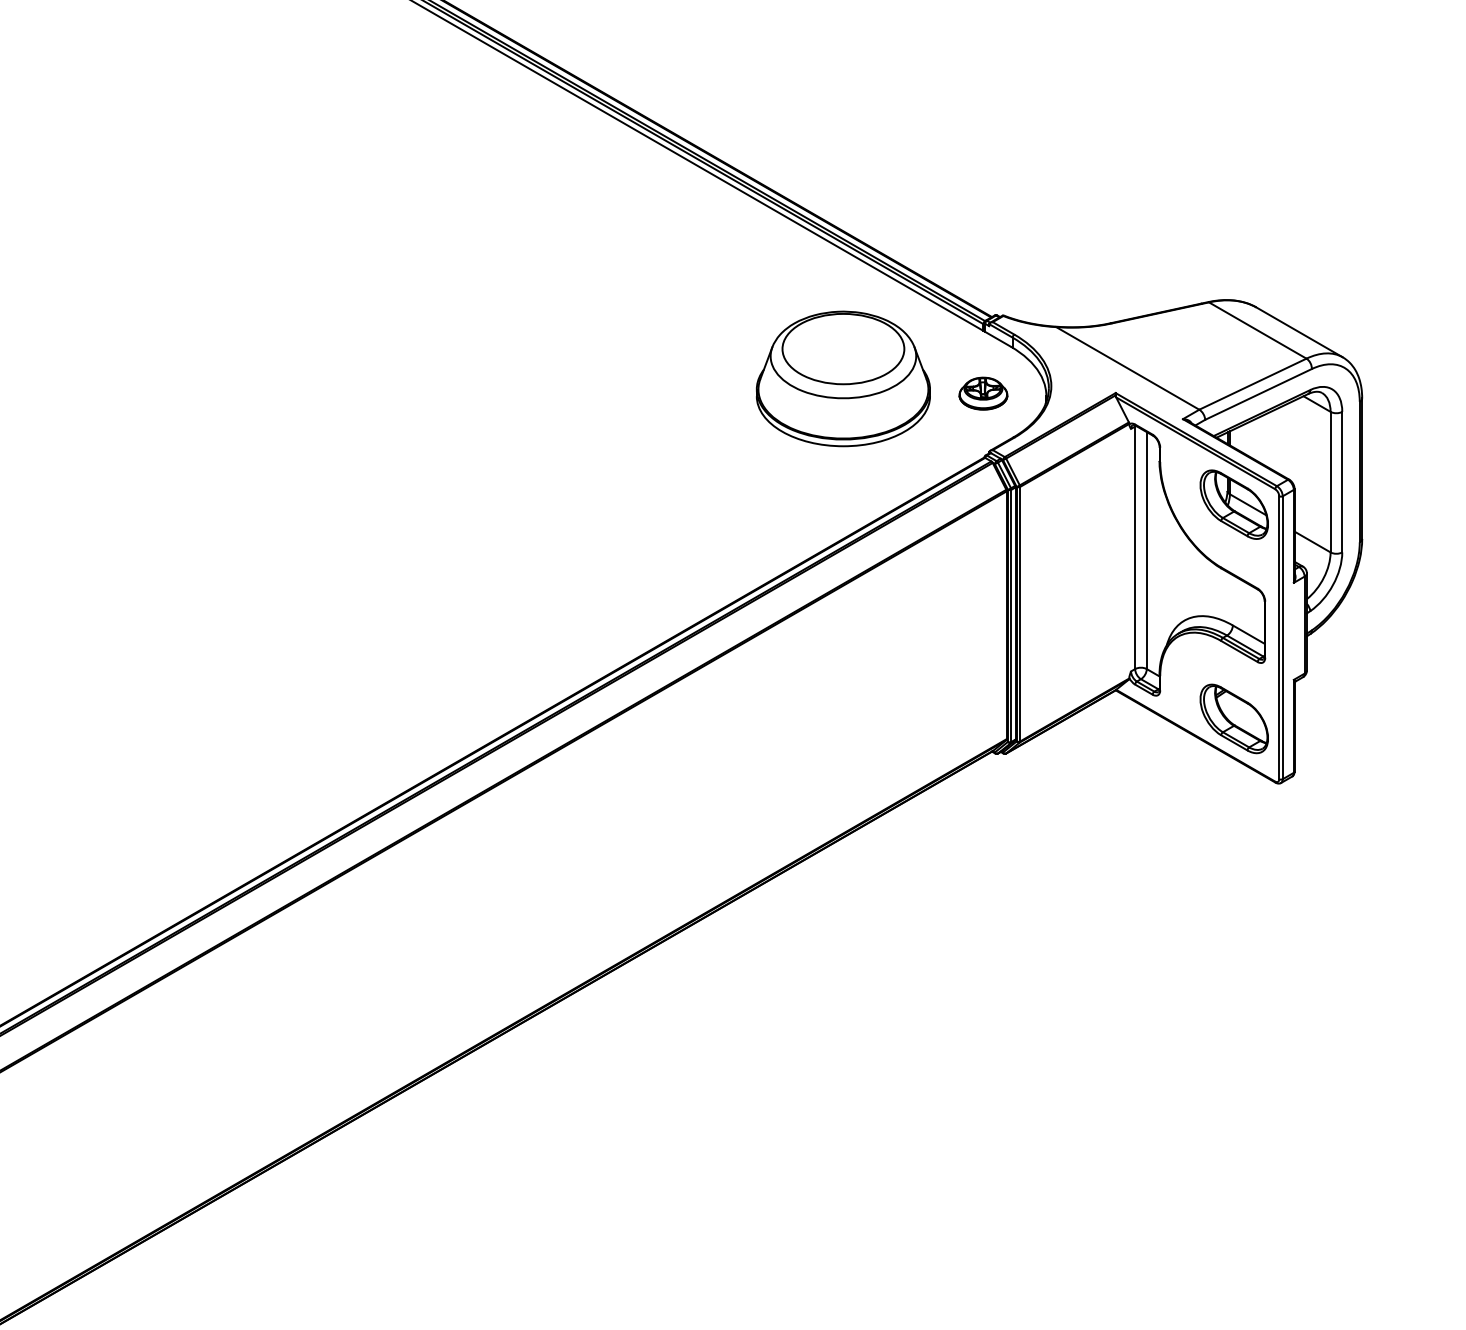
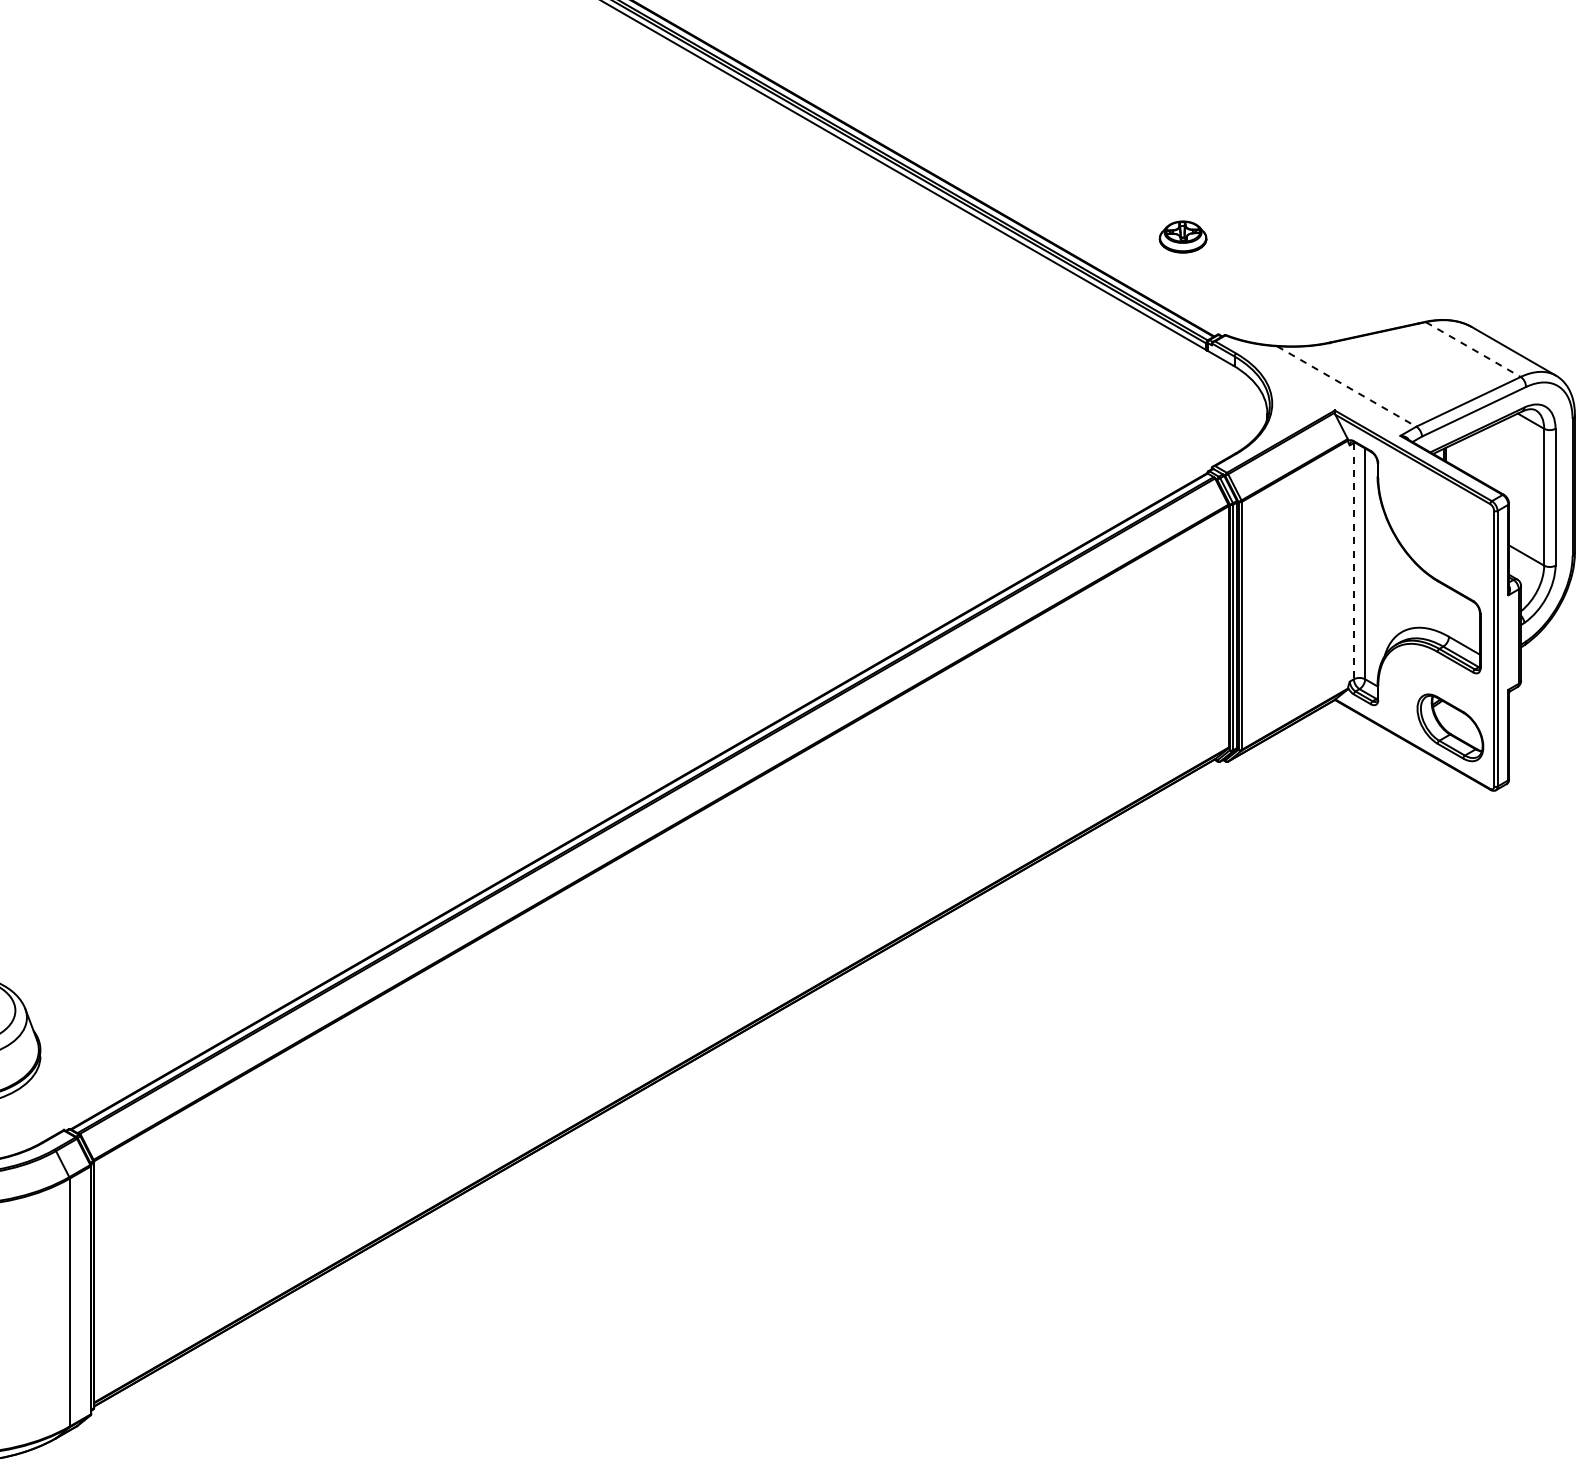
line: (1258, 330) -> (1473, 349), solid -> dashed
line: (1128, 368) -> (1347, 386), solid -> dashed
part: (843, 378) -> (1069, 396), removed
part: (982, 393) -> (1182, 236), moved
part: (1234, 503) -> (1450, 518), removed
line: (1134, 548) -> (1353, 561), solid -> dashed

